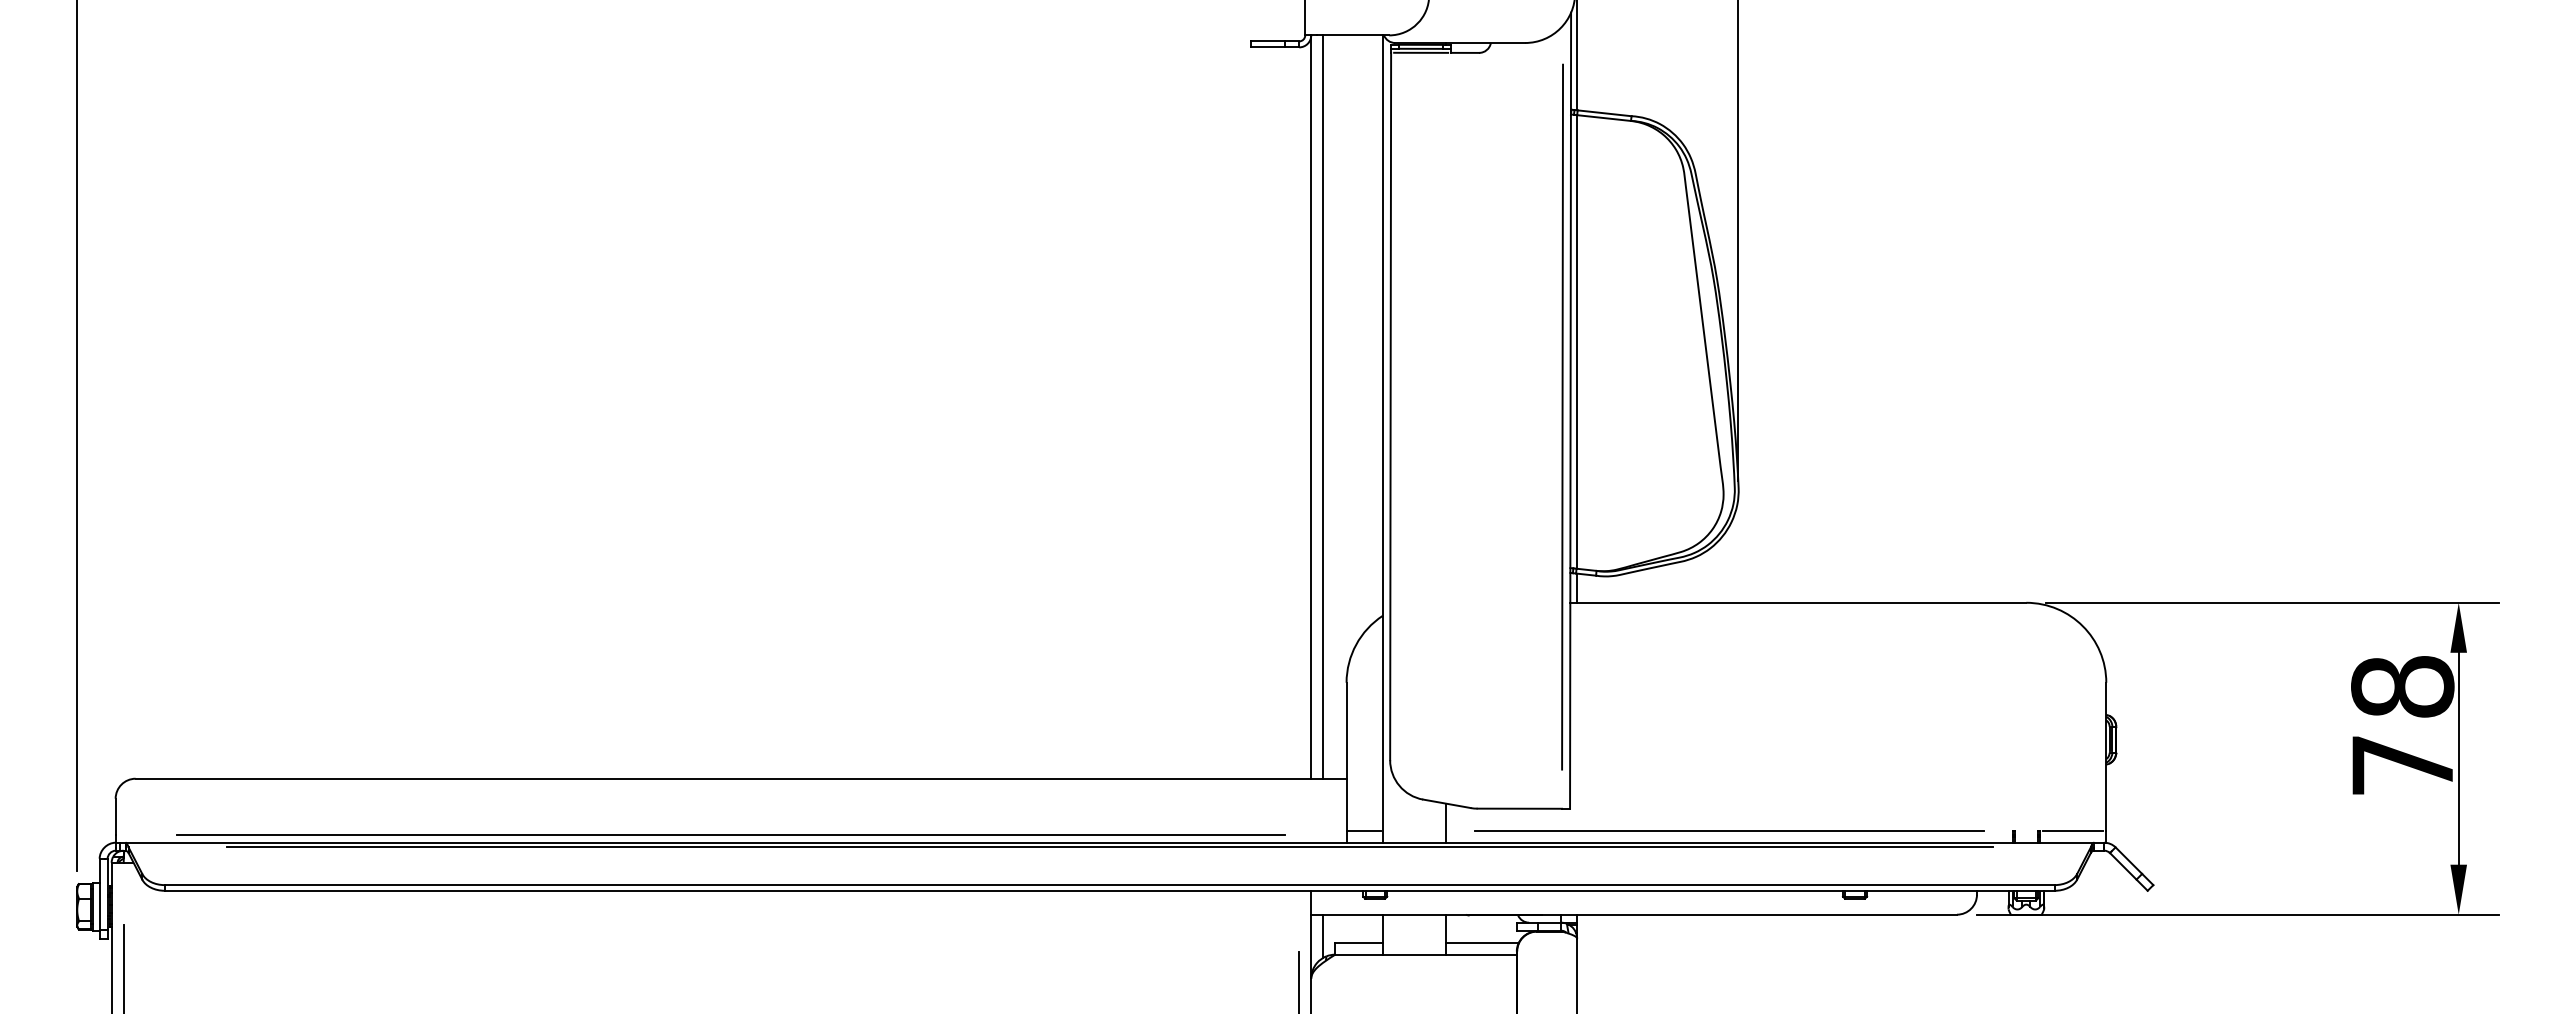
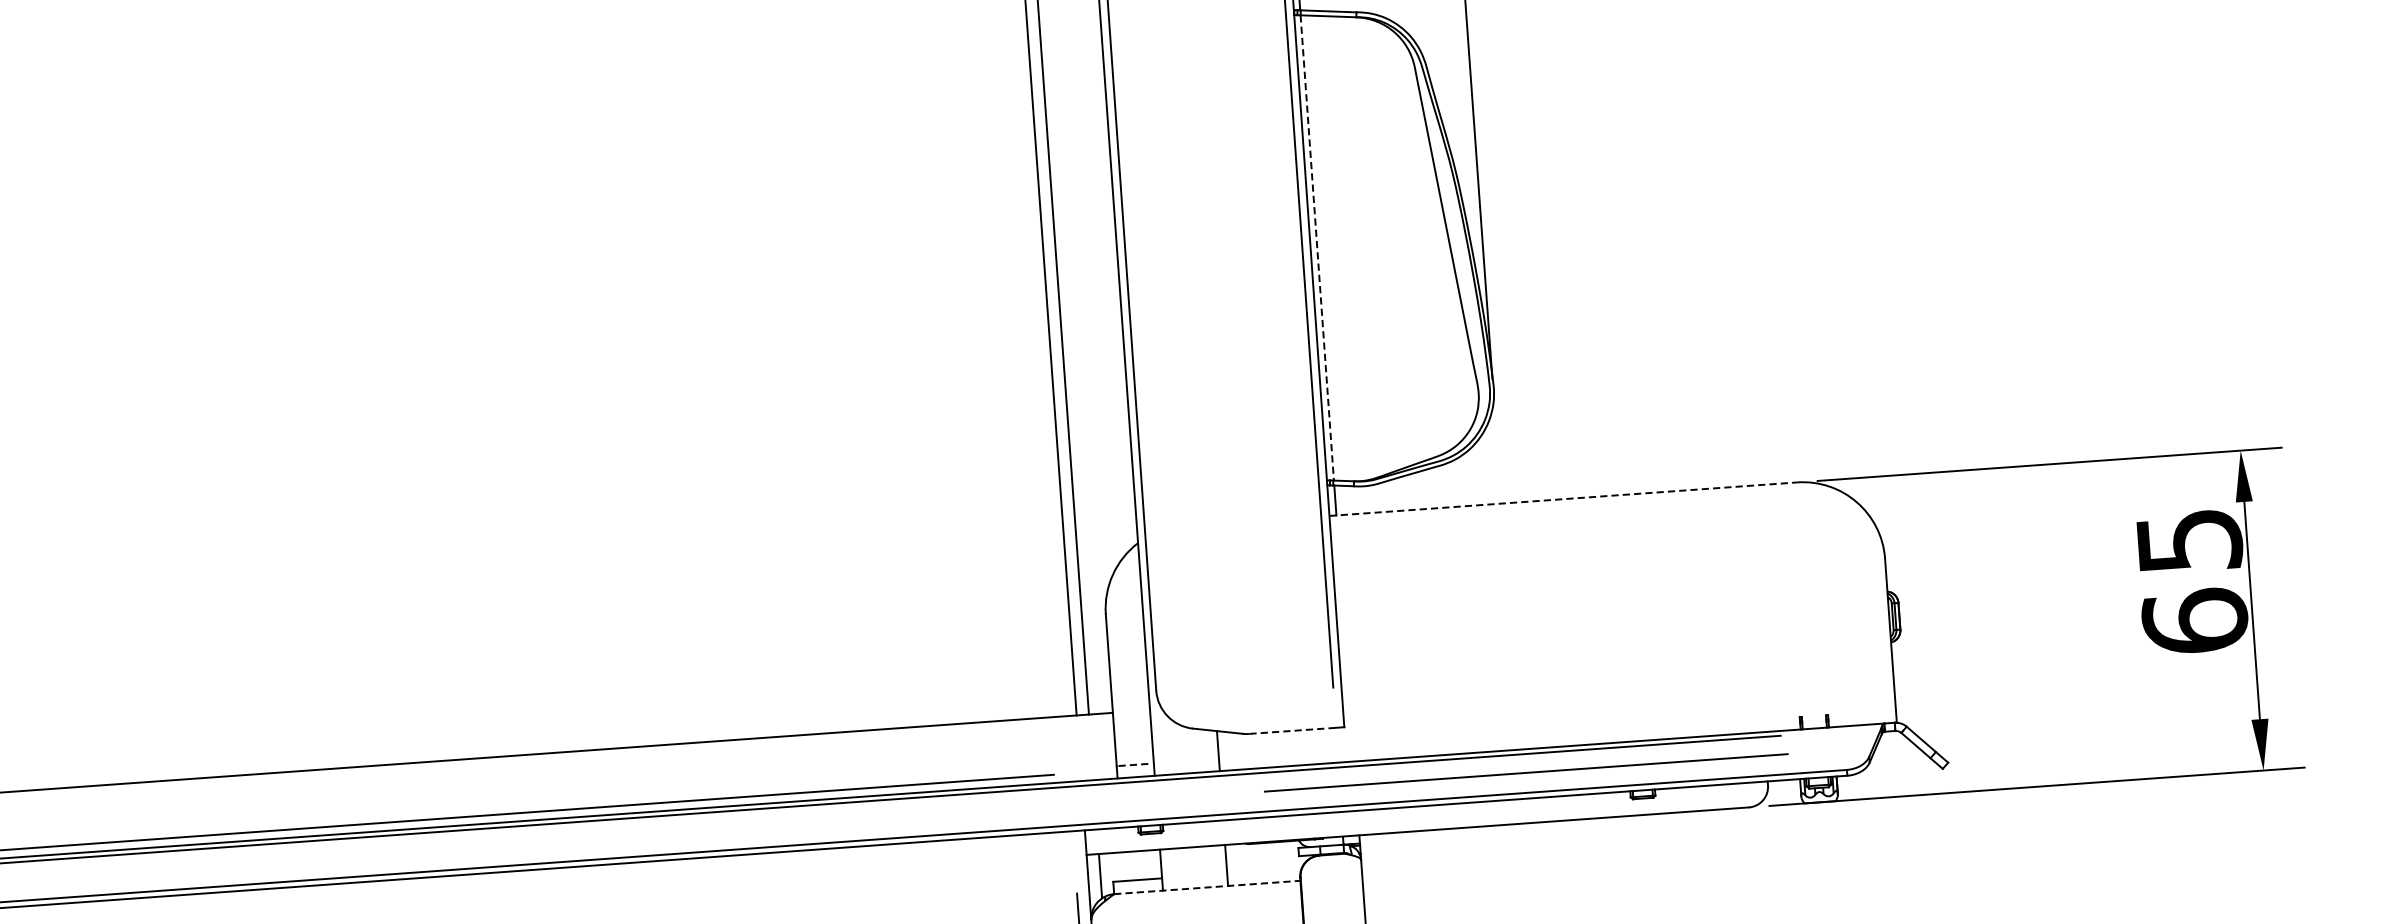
line: (1577, 342) -> (1317, 248), solid -> dashed
line: (1798, 602) -> (1563, 498), solid -> dashed
text: (2402, 725) -> (2192, 580), 78 -> 65
line: (1520, 808) -> (1293, 730), solid -> dashed
line: (1365, 830) -> (1136, 764), solid -> dashed
line: (1729, 830) -> (1526, 772), moved
line: (2072, 830) -> (1861, 712), removed
line: (1482, 942) -> (1264, 870), removed
line: (1426, 954) -> (1207, 887), solid -> dashed

